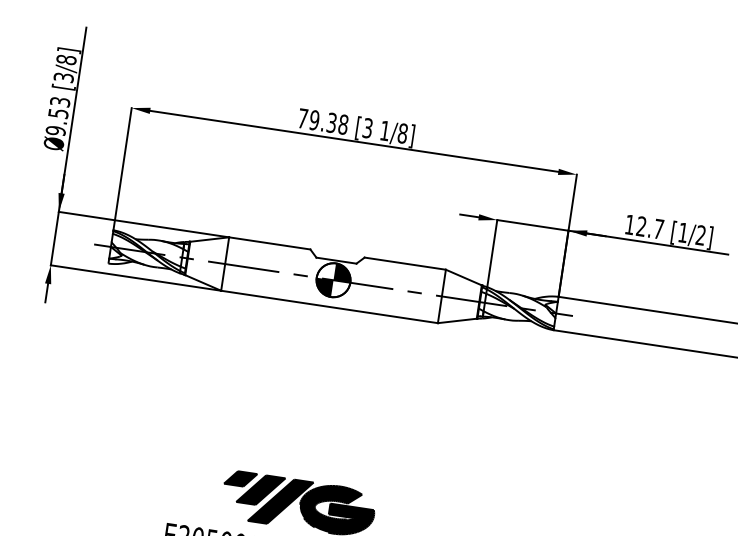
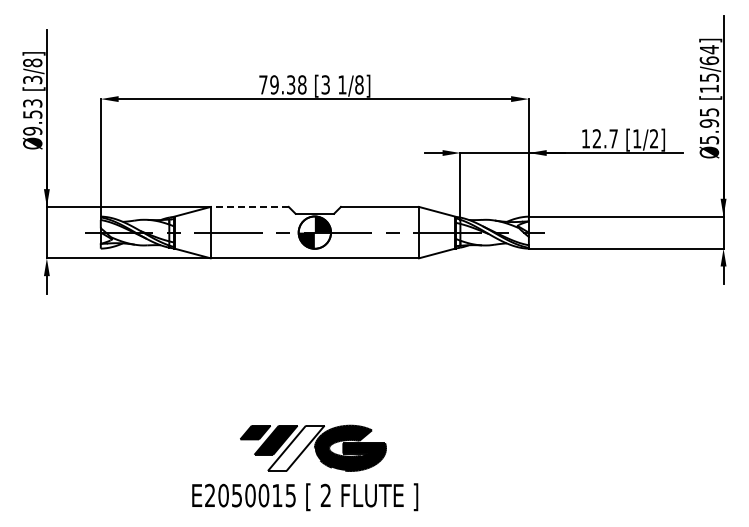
line: (269, 242) -> (249, 206), solid -> dashed
fill: (279, 501) -> (295, 448), removed

